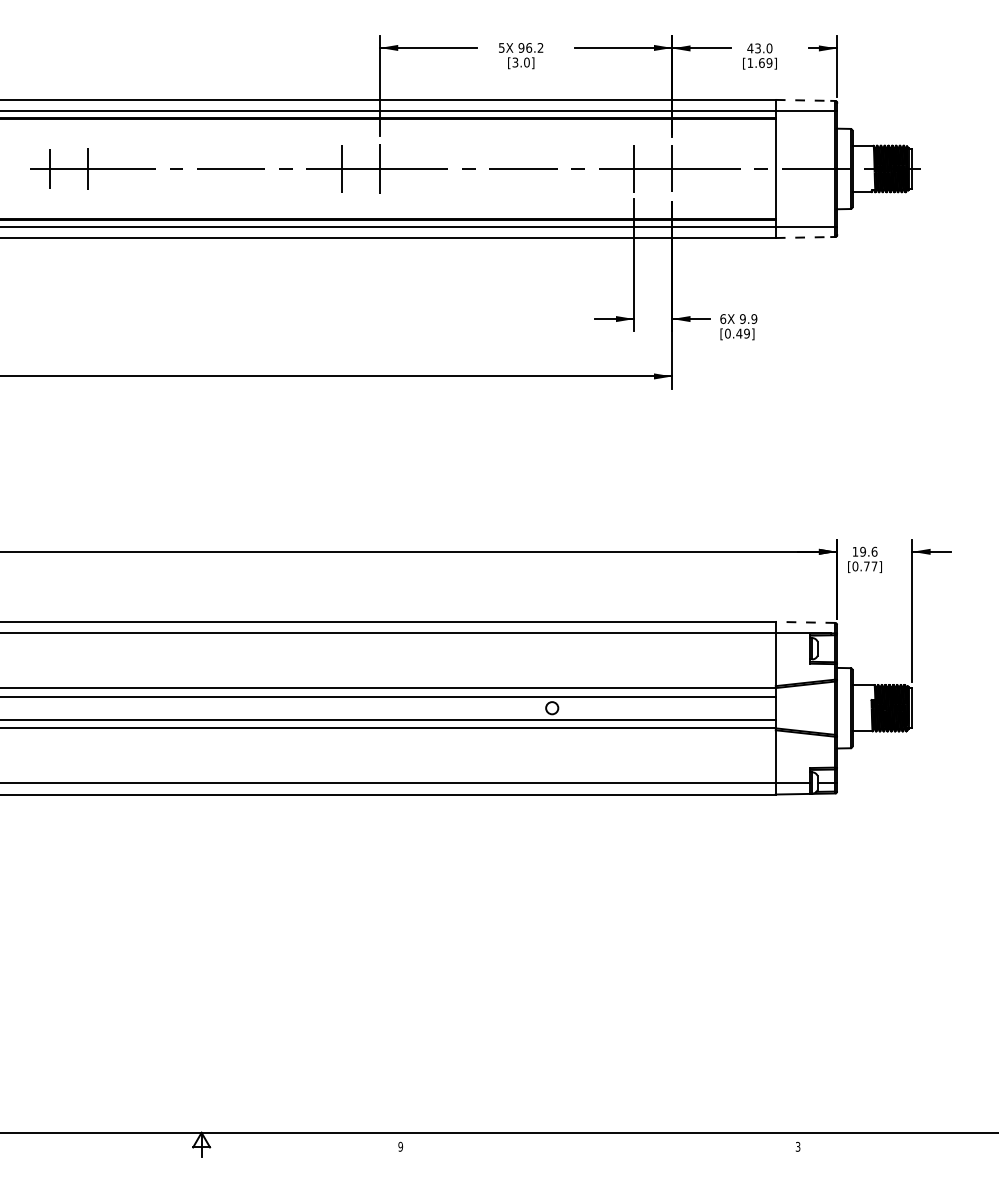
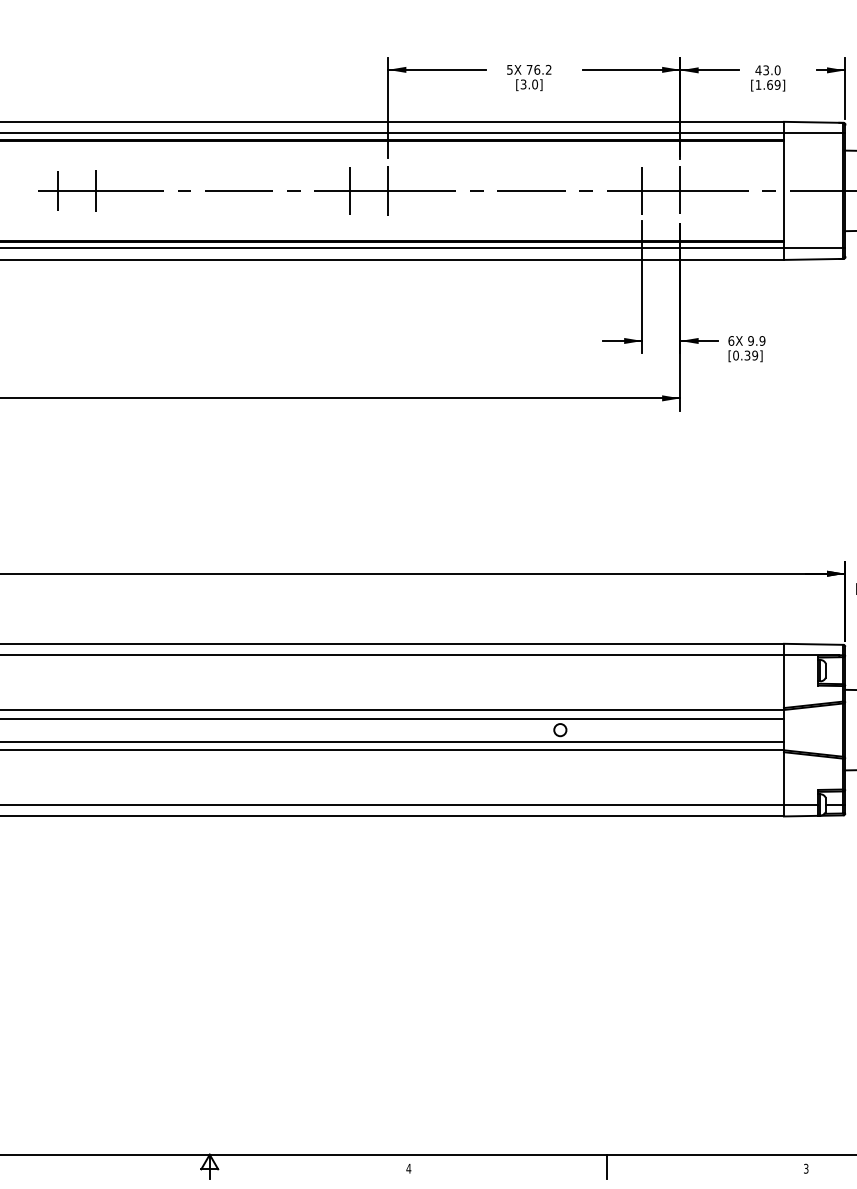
text: (521, 47) -> (529, 69), 96.2 -> 76.2
line: (805, 100) -> (813, 122), dashed -> solid
line: (805, 237) -> (813, 259), dashed -> solid
text: (739, 333) -> (747, 355), [0.49] -> [0.39]
line: (805, 622) -> (813, 644), dashed -> solid
line: (599, 1144) -> (607, 1166), added
text: (400, 1146) -> (408, 1168), 9 -> 4

